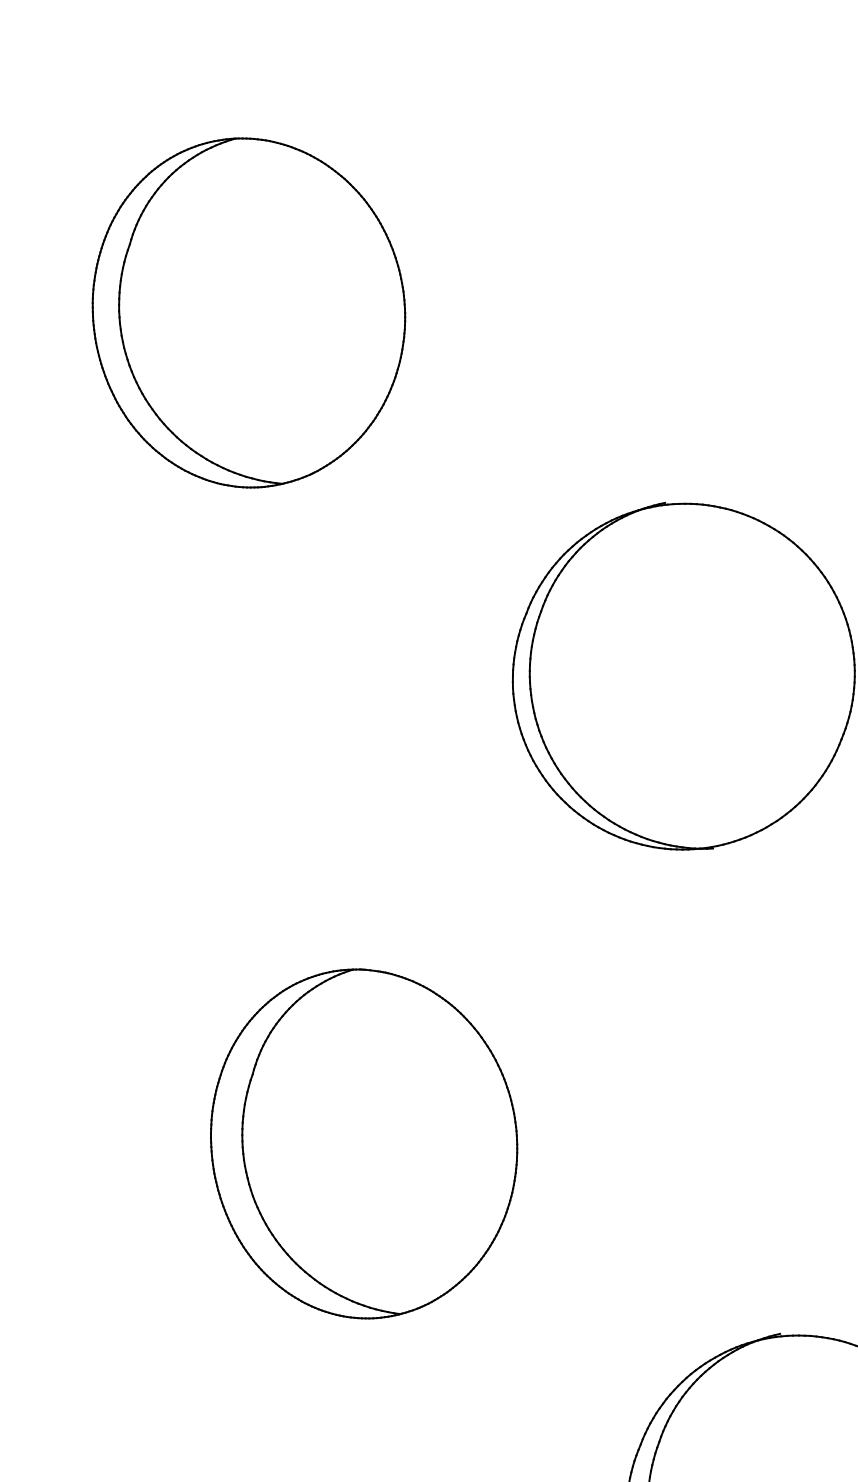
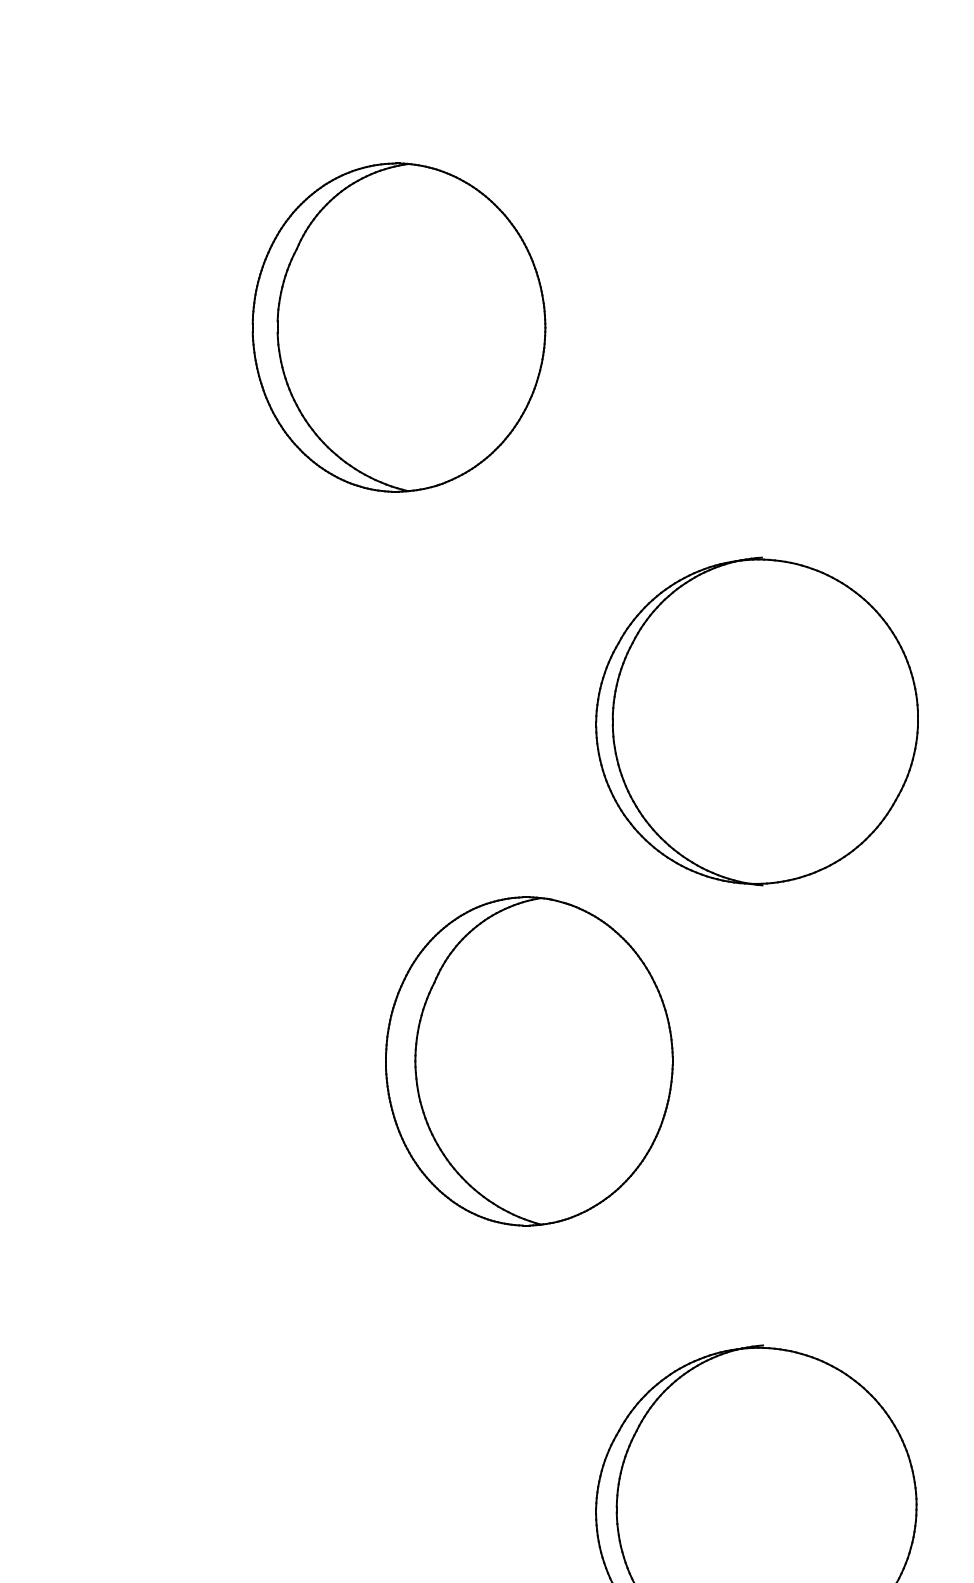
part: (364, 1143) -> (529, 1061), moved

